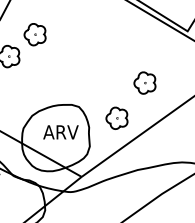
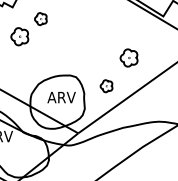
part: (34, 33) -> (40, 18), size x0.7
part: (116, 117) -> (106, 85), size x0.7

